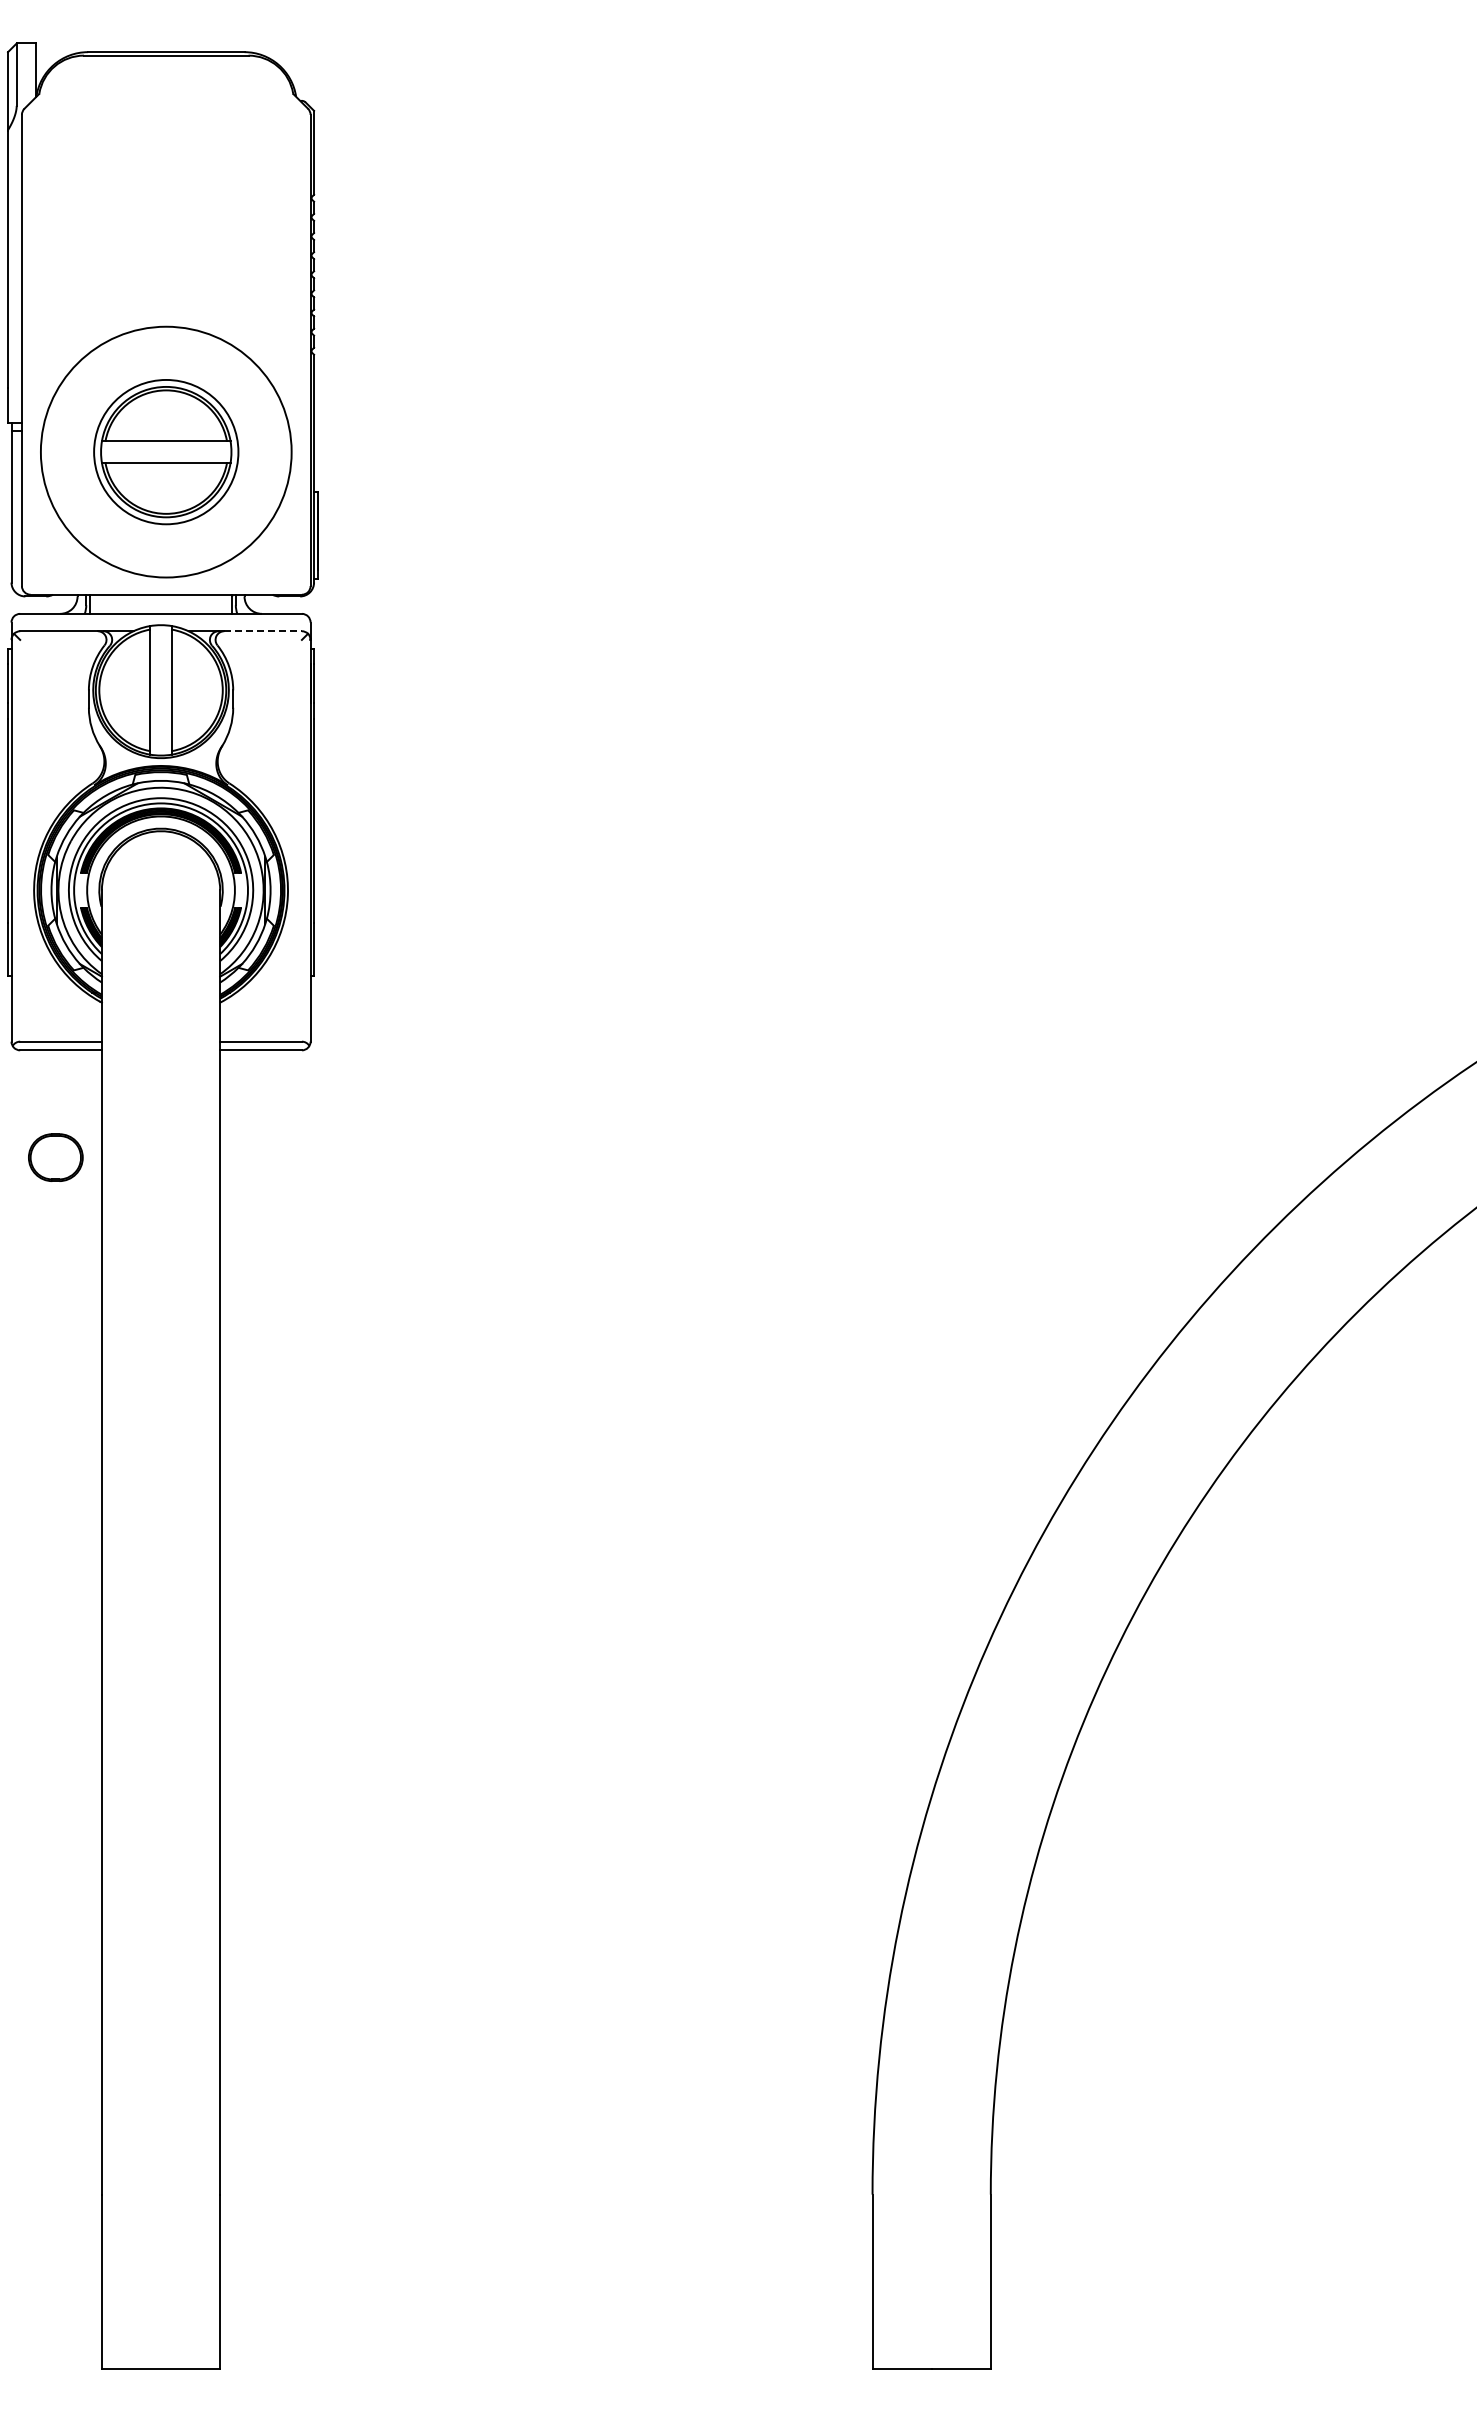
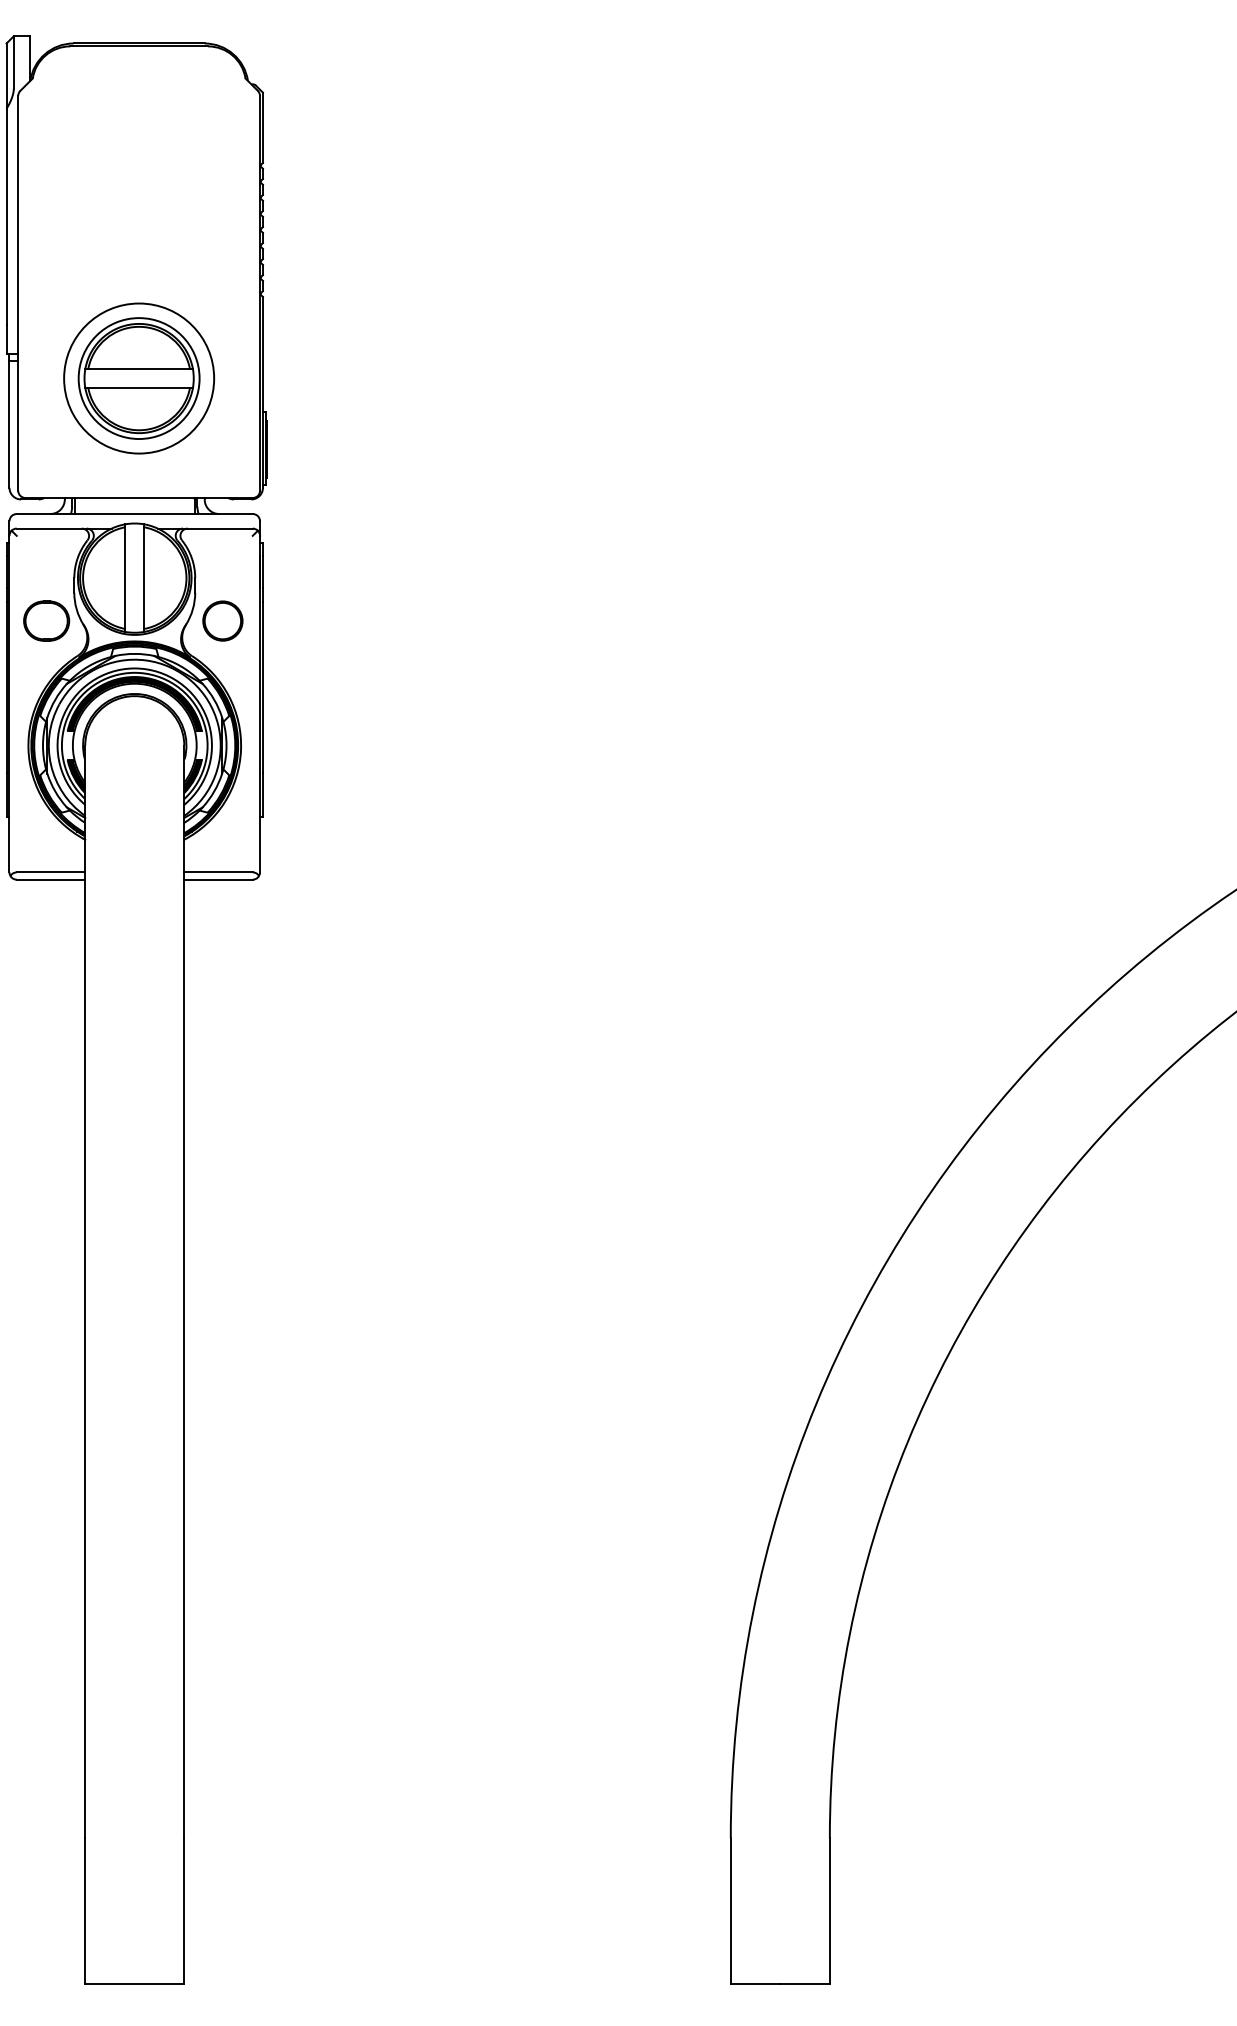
circle: (165, 451) -> (138, 378), size x0.71
line: (263, 631) -> (220, 528), dashed -> solid
part: (265, 741) -> (222, 620), added
part: (55, 1157) -> (46, 620), moved

